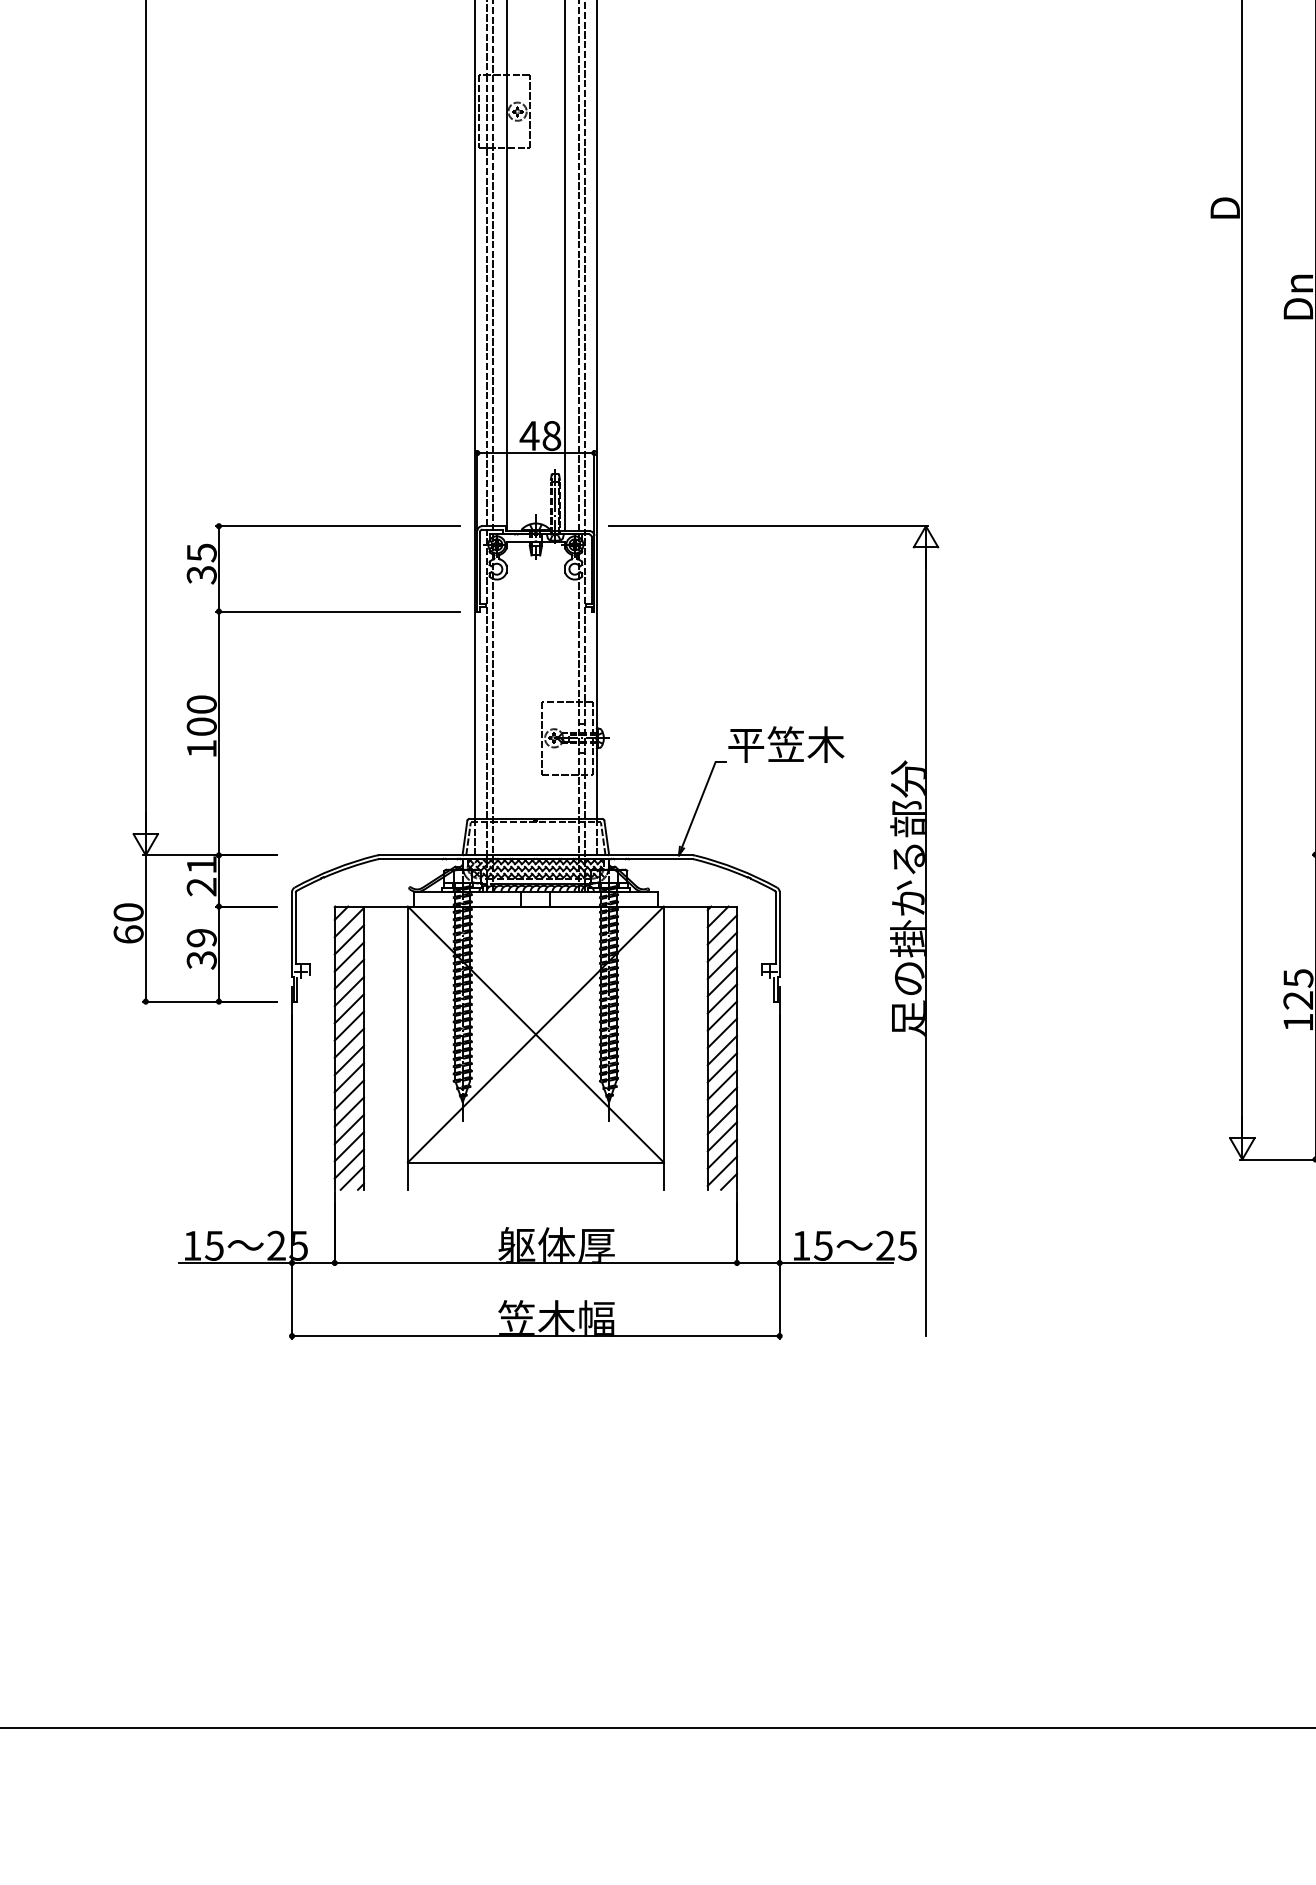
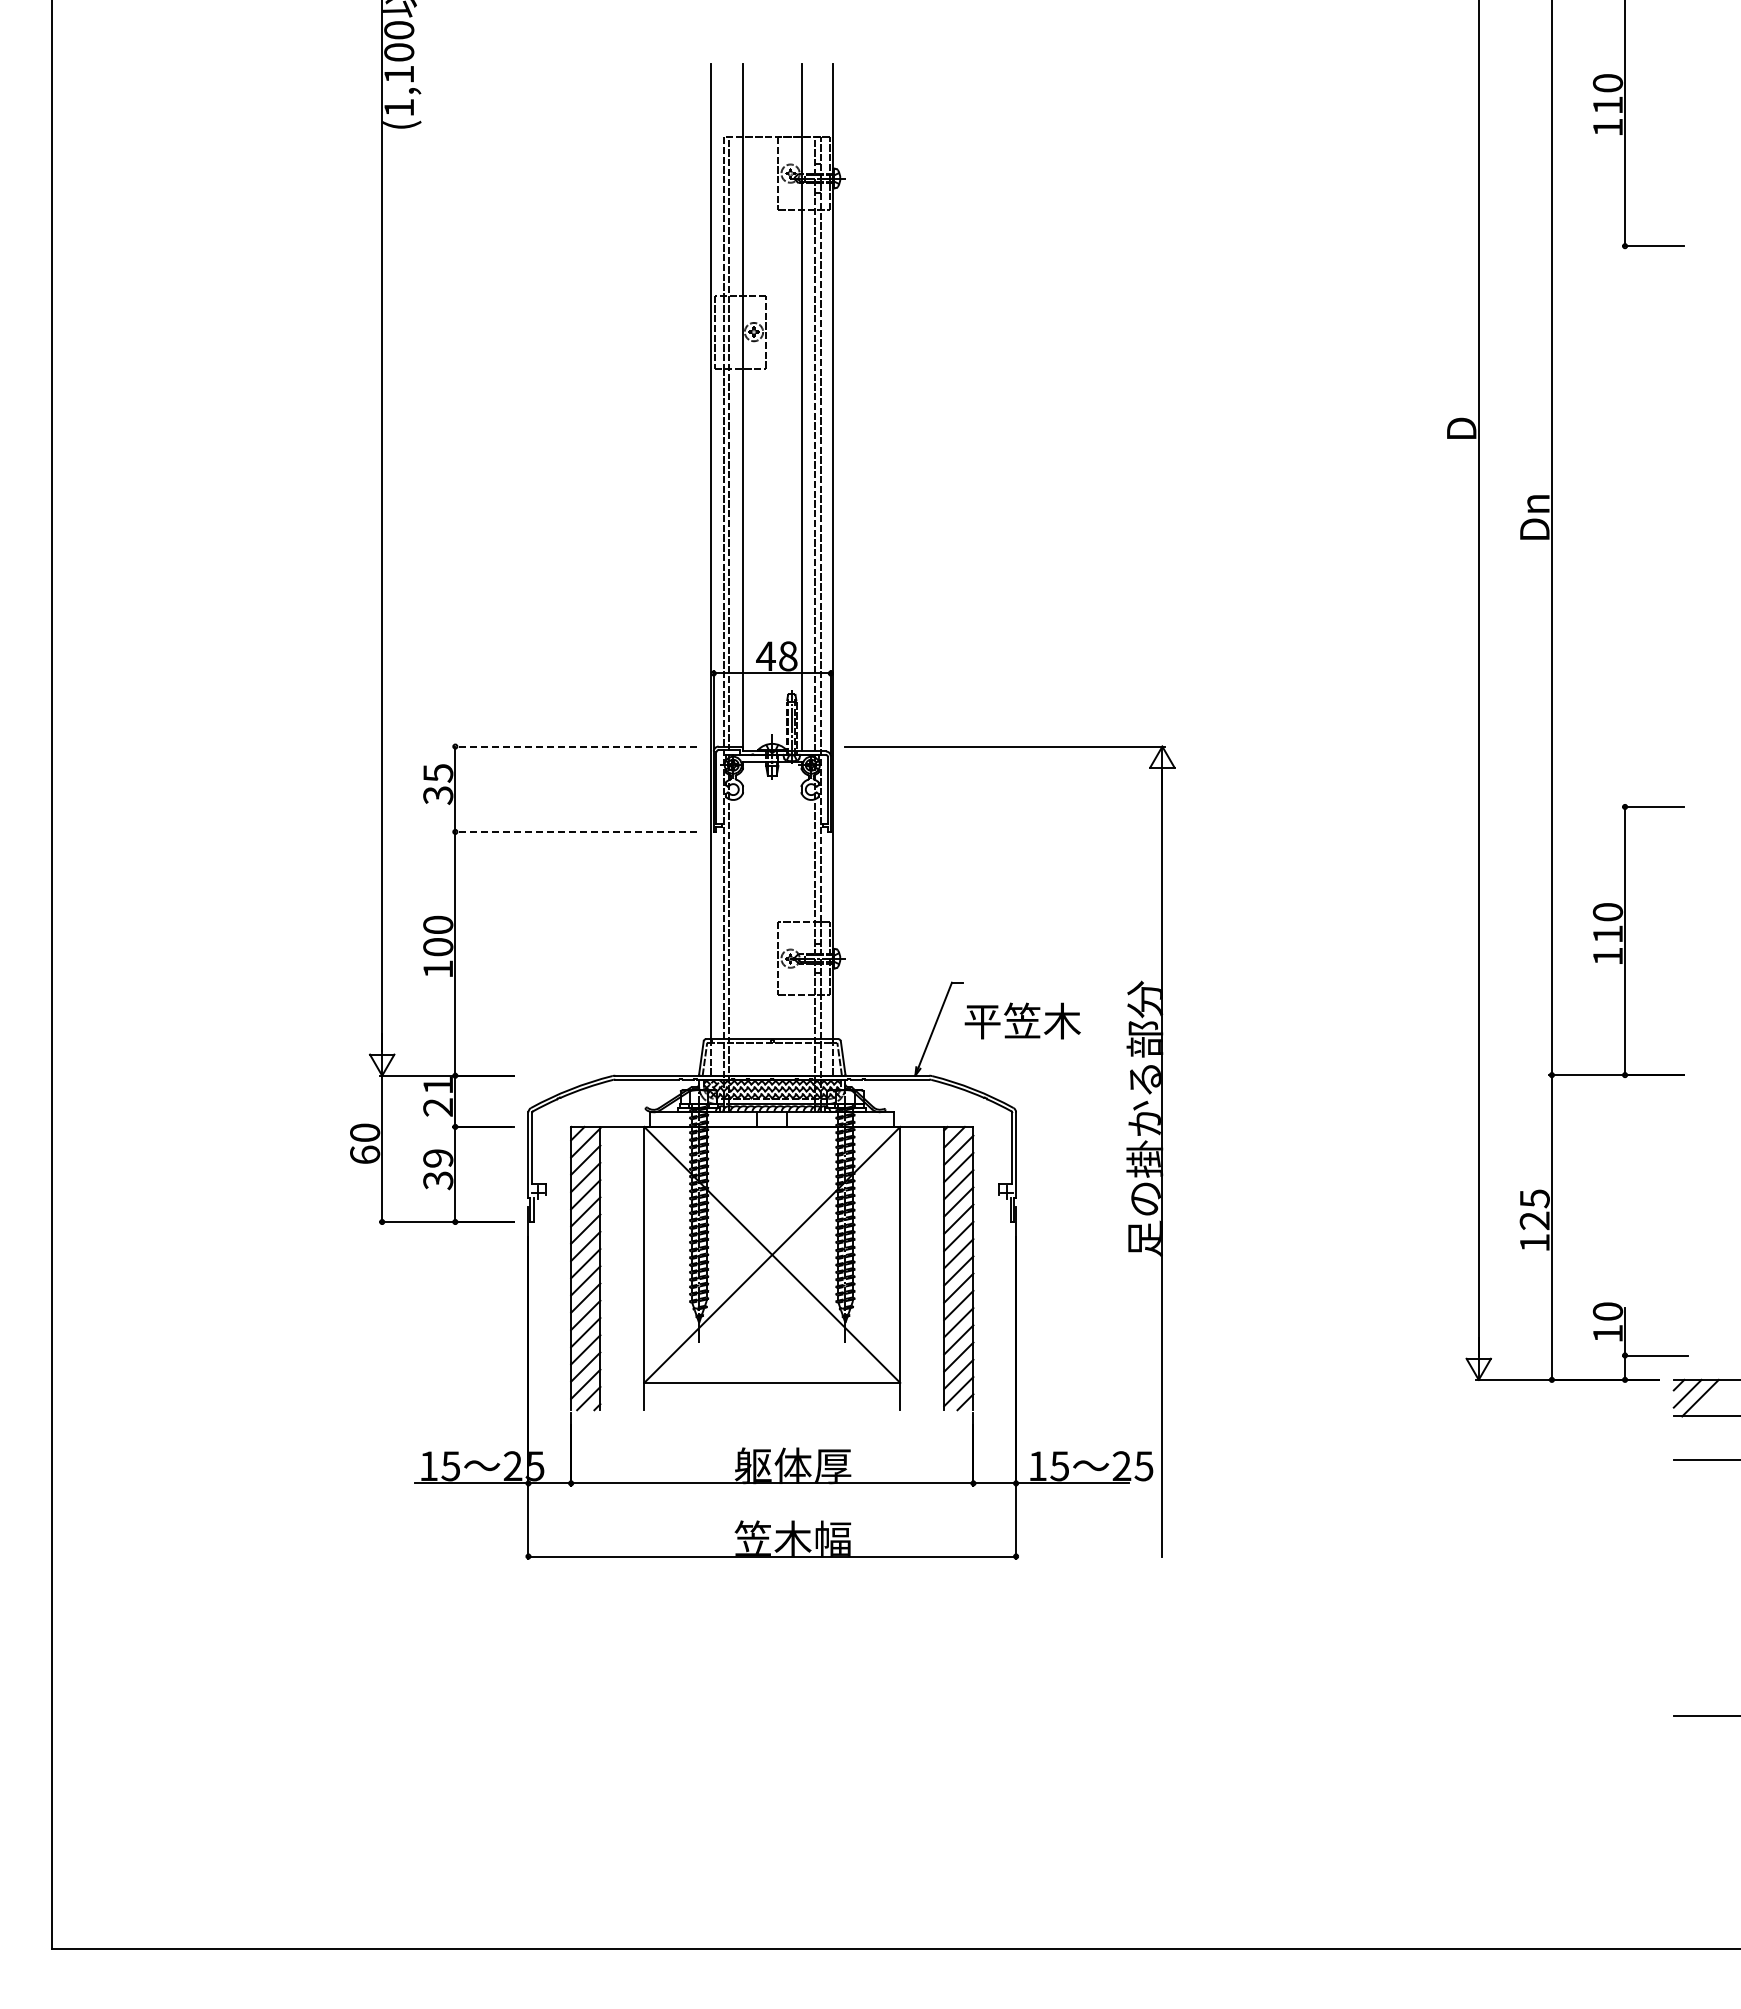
line: (338, 526) -> (574, 746), solid -> dashed
line: (338, 611) -> (574, 831), solid -> dashed
text: (786, 744) -> (1022, 1020), moved

